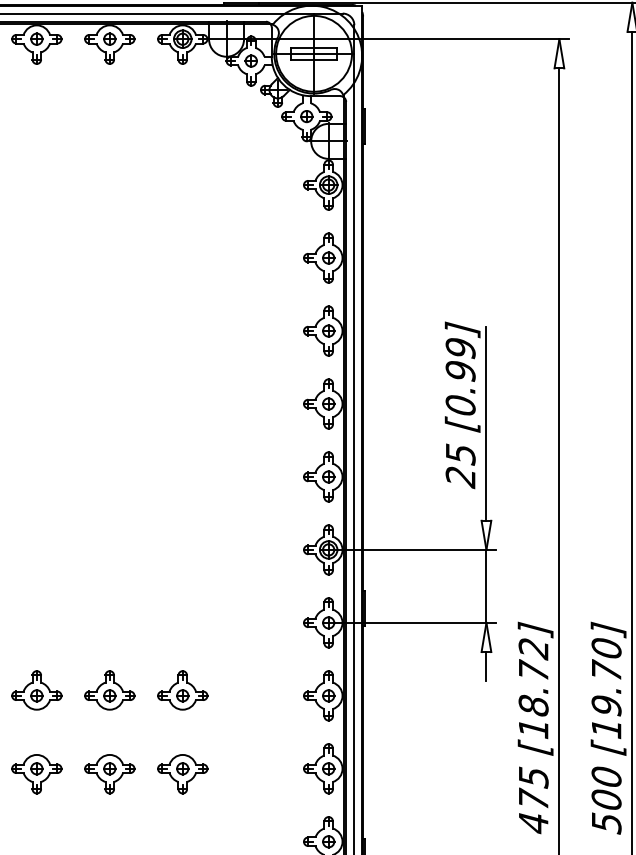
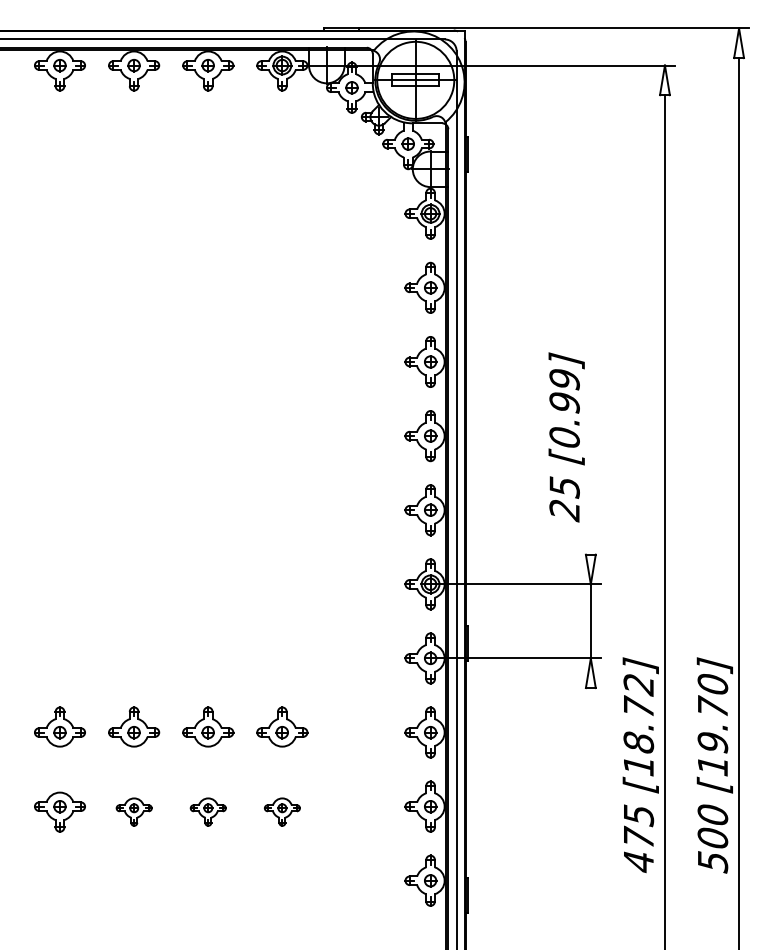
line: (486, 423) -> (590, 455), removed
line: (486, 666) -> (590, 702), removed
part: (37, 773) -> (134, 811), size x0.7
part: (110, 773) -> (208, 811), size x0.7
part: (182, 773) -> (282, 811), size x0.7

